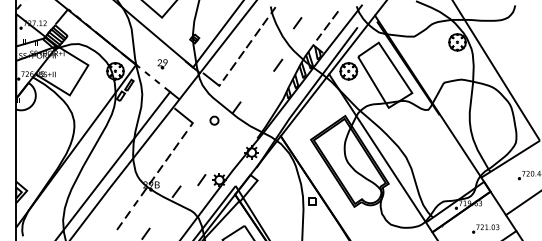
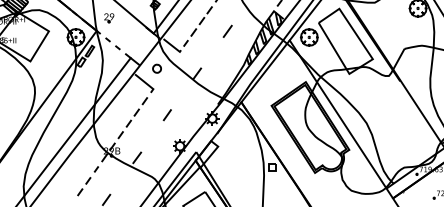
part: (162, 64) -> (109, 18), moved
line: (278, 64) -> (228, 30), moved
part: (214, 120) -> (157, 68), moved
line: (201, 180) -> (167, 115), moved

